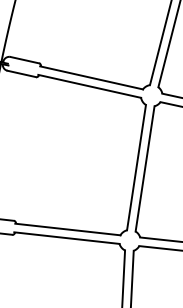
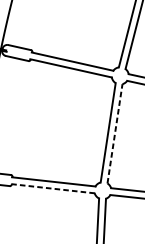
line: (145, 168) -> (115, 133), solid -> dashed
line: (66, 238) -> (52, 189), solid -> dashed

